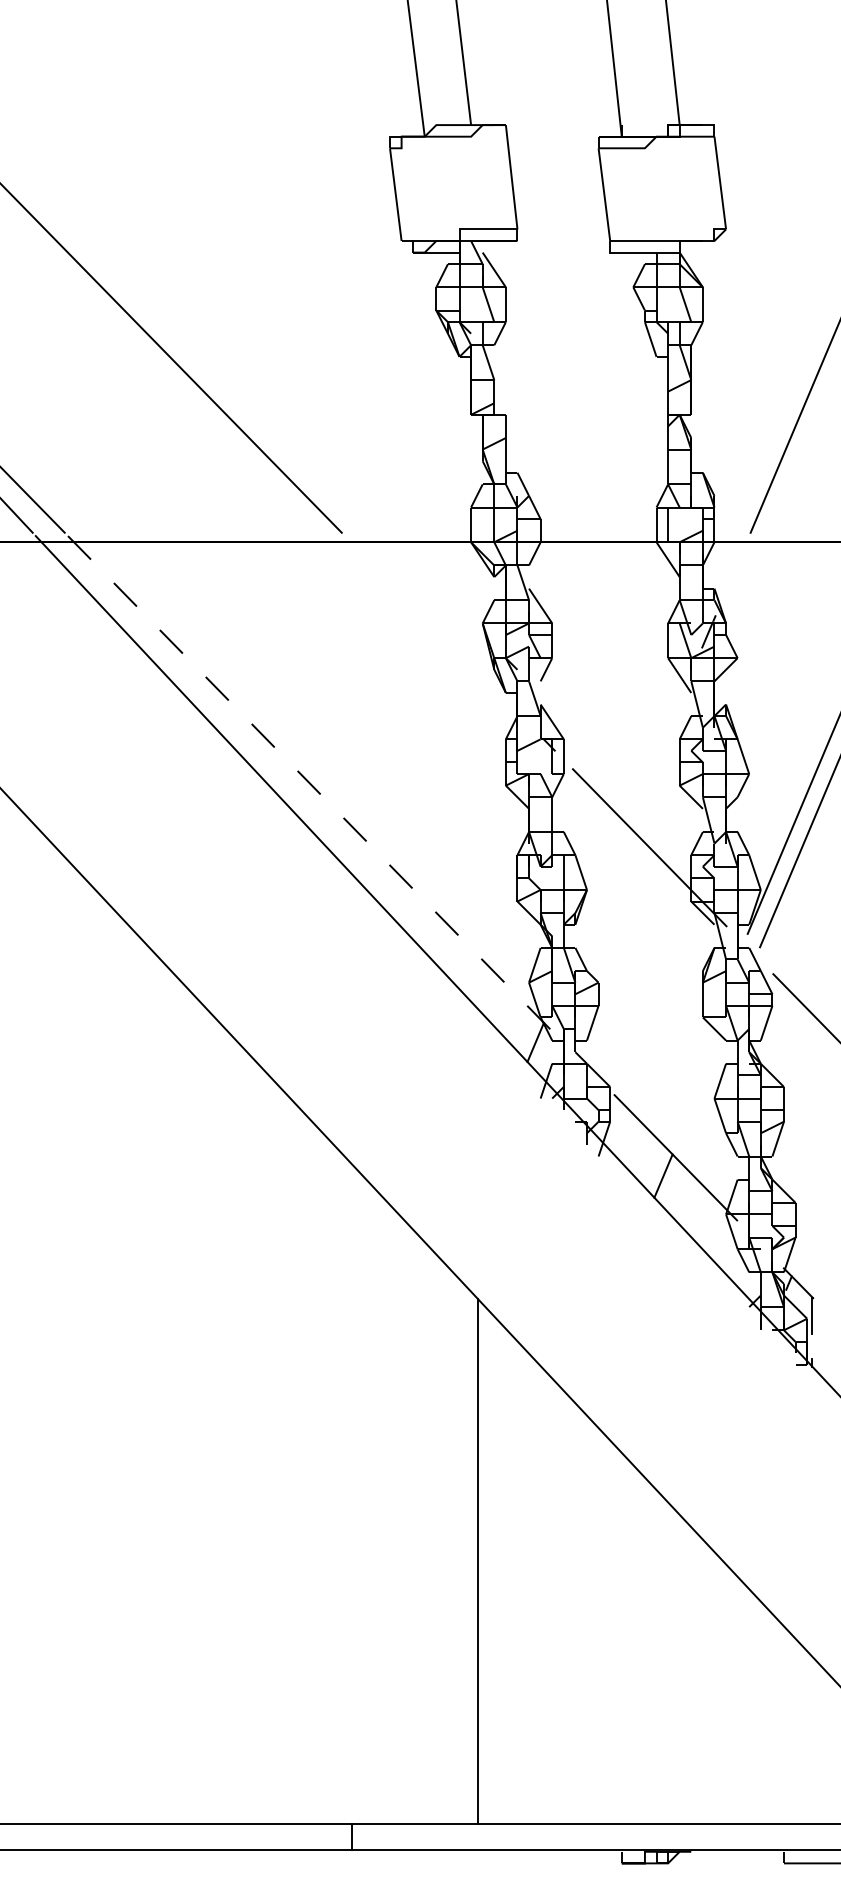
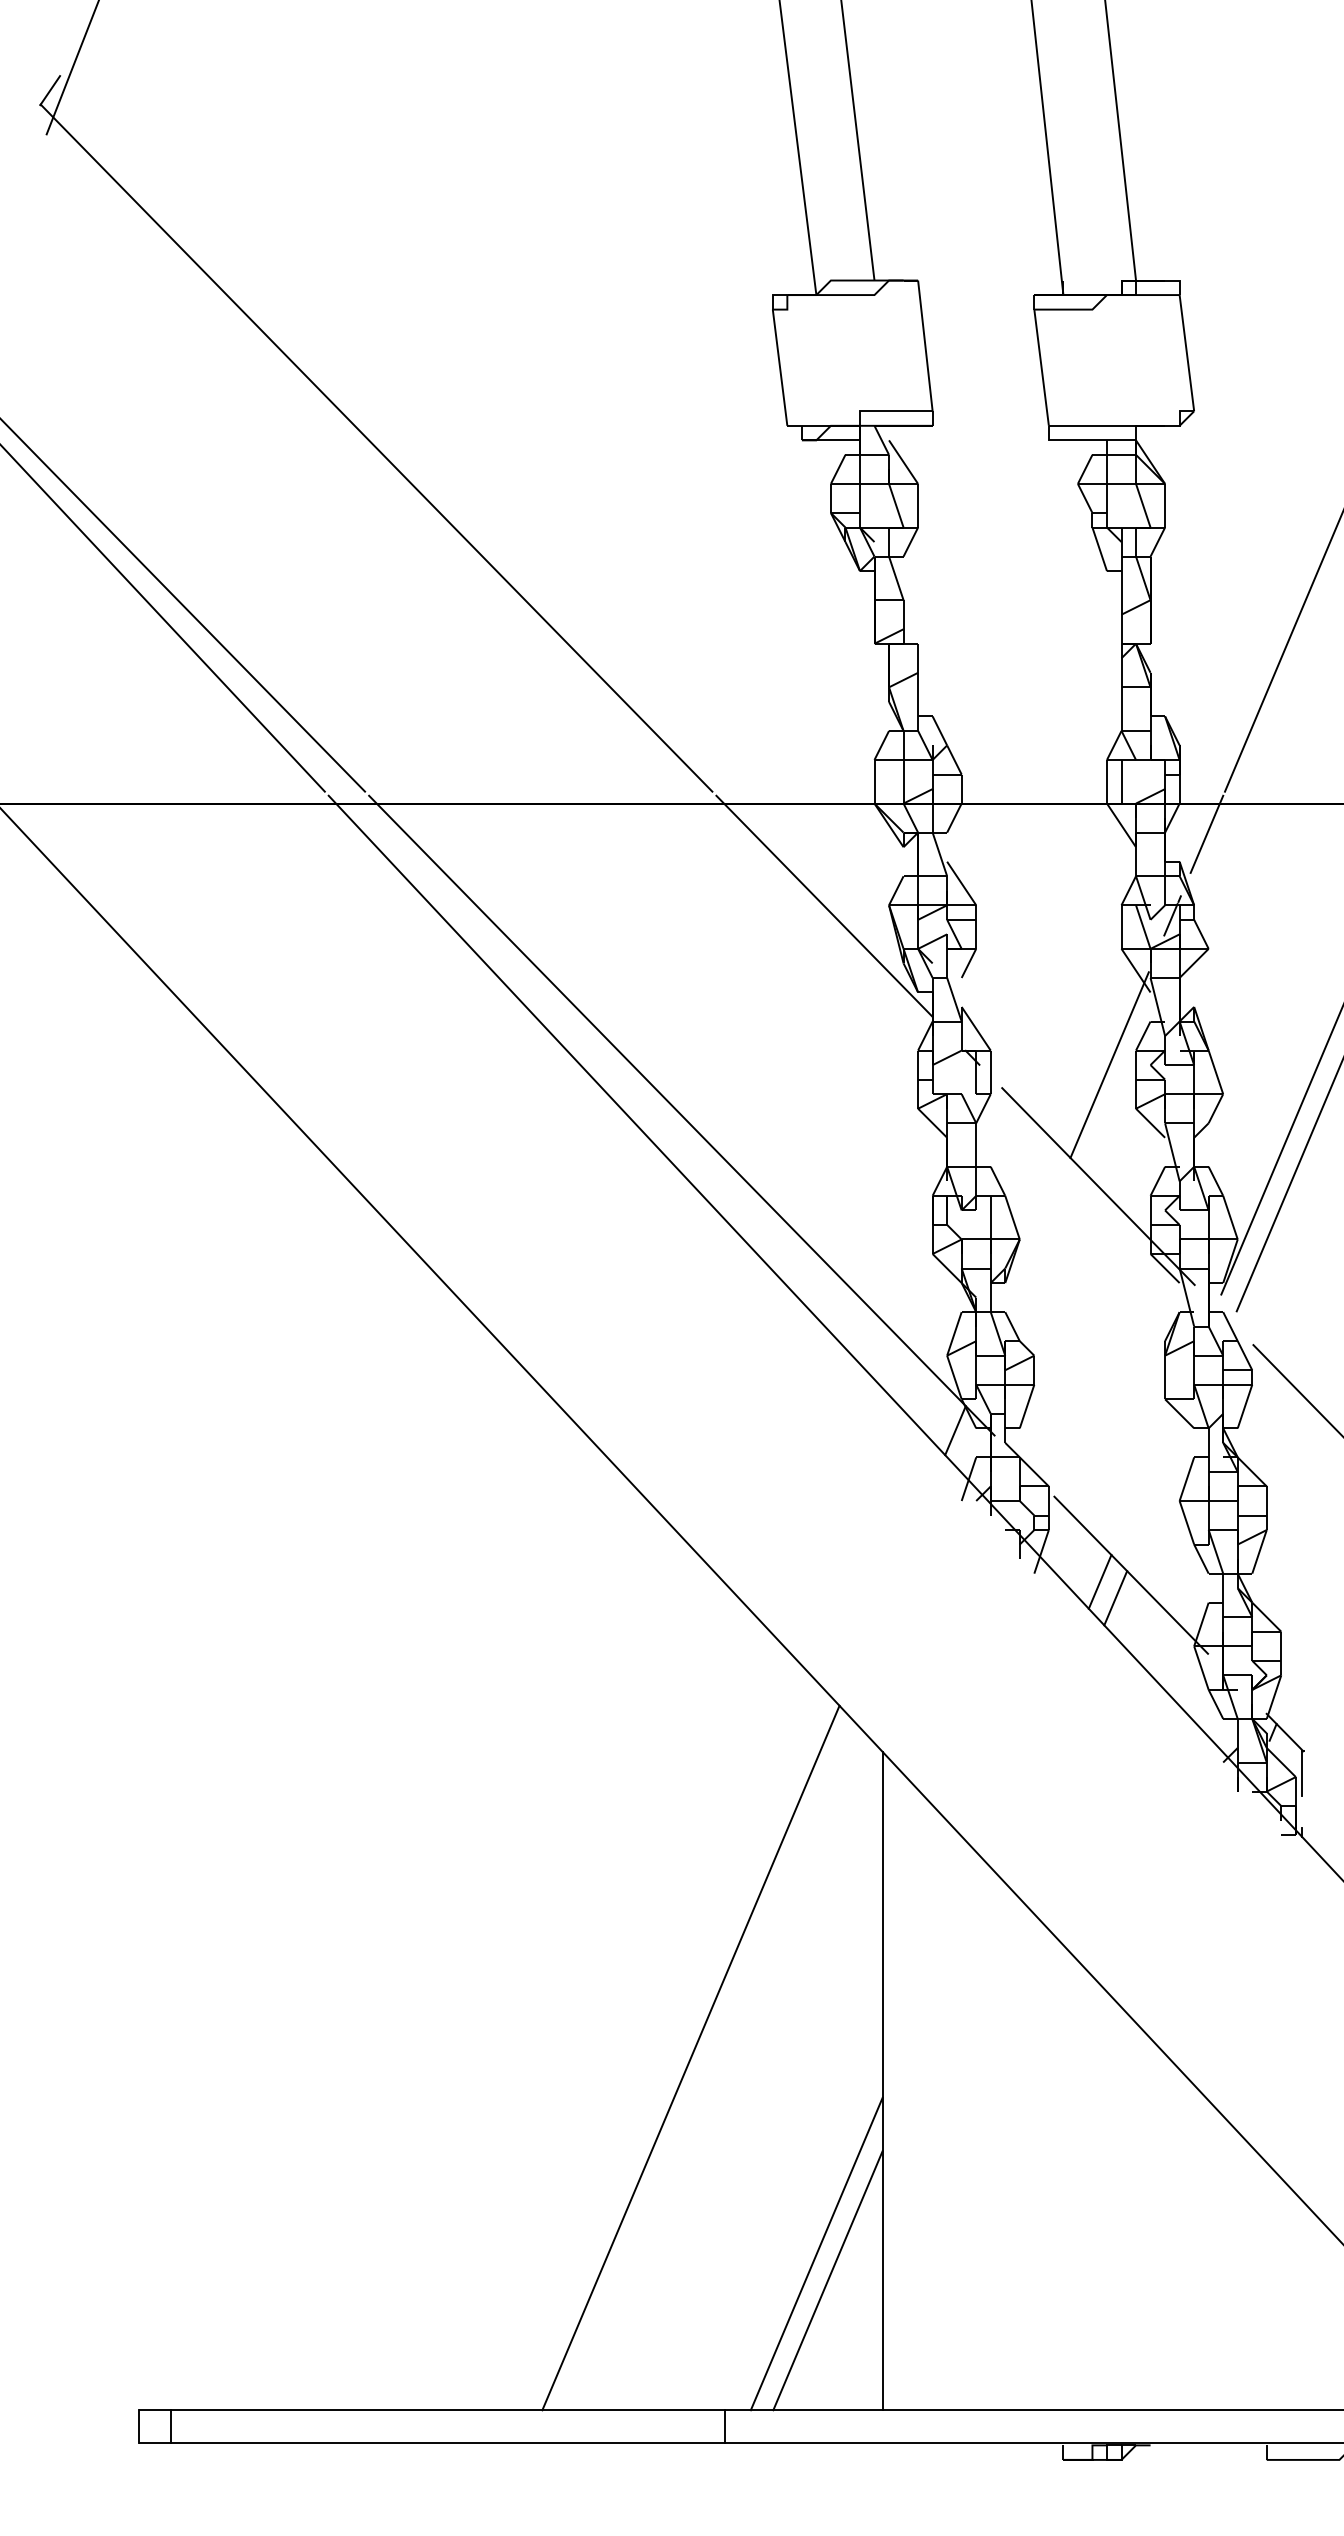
line: (735, 566) -> (1206, 833), added
line: (431, 623) -> (824, 905), added
line: (658, 750) -> (1109, 1064), added
line: (317, 791) -> (682, 1116), dashed -> solid
line: (650, 1162) -> (1099, 1581), added
line: (324, 1542) -> (690, 2057), added
line: (424, 1698) -> (816, 2253), added
line: (433, 1720) -> (827, 2280), added

